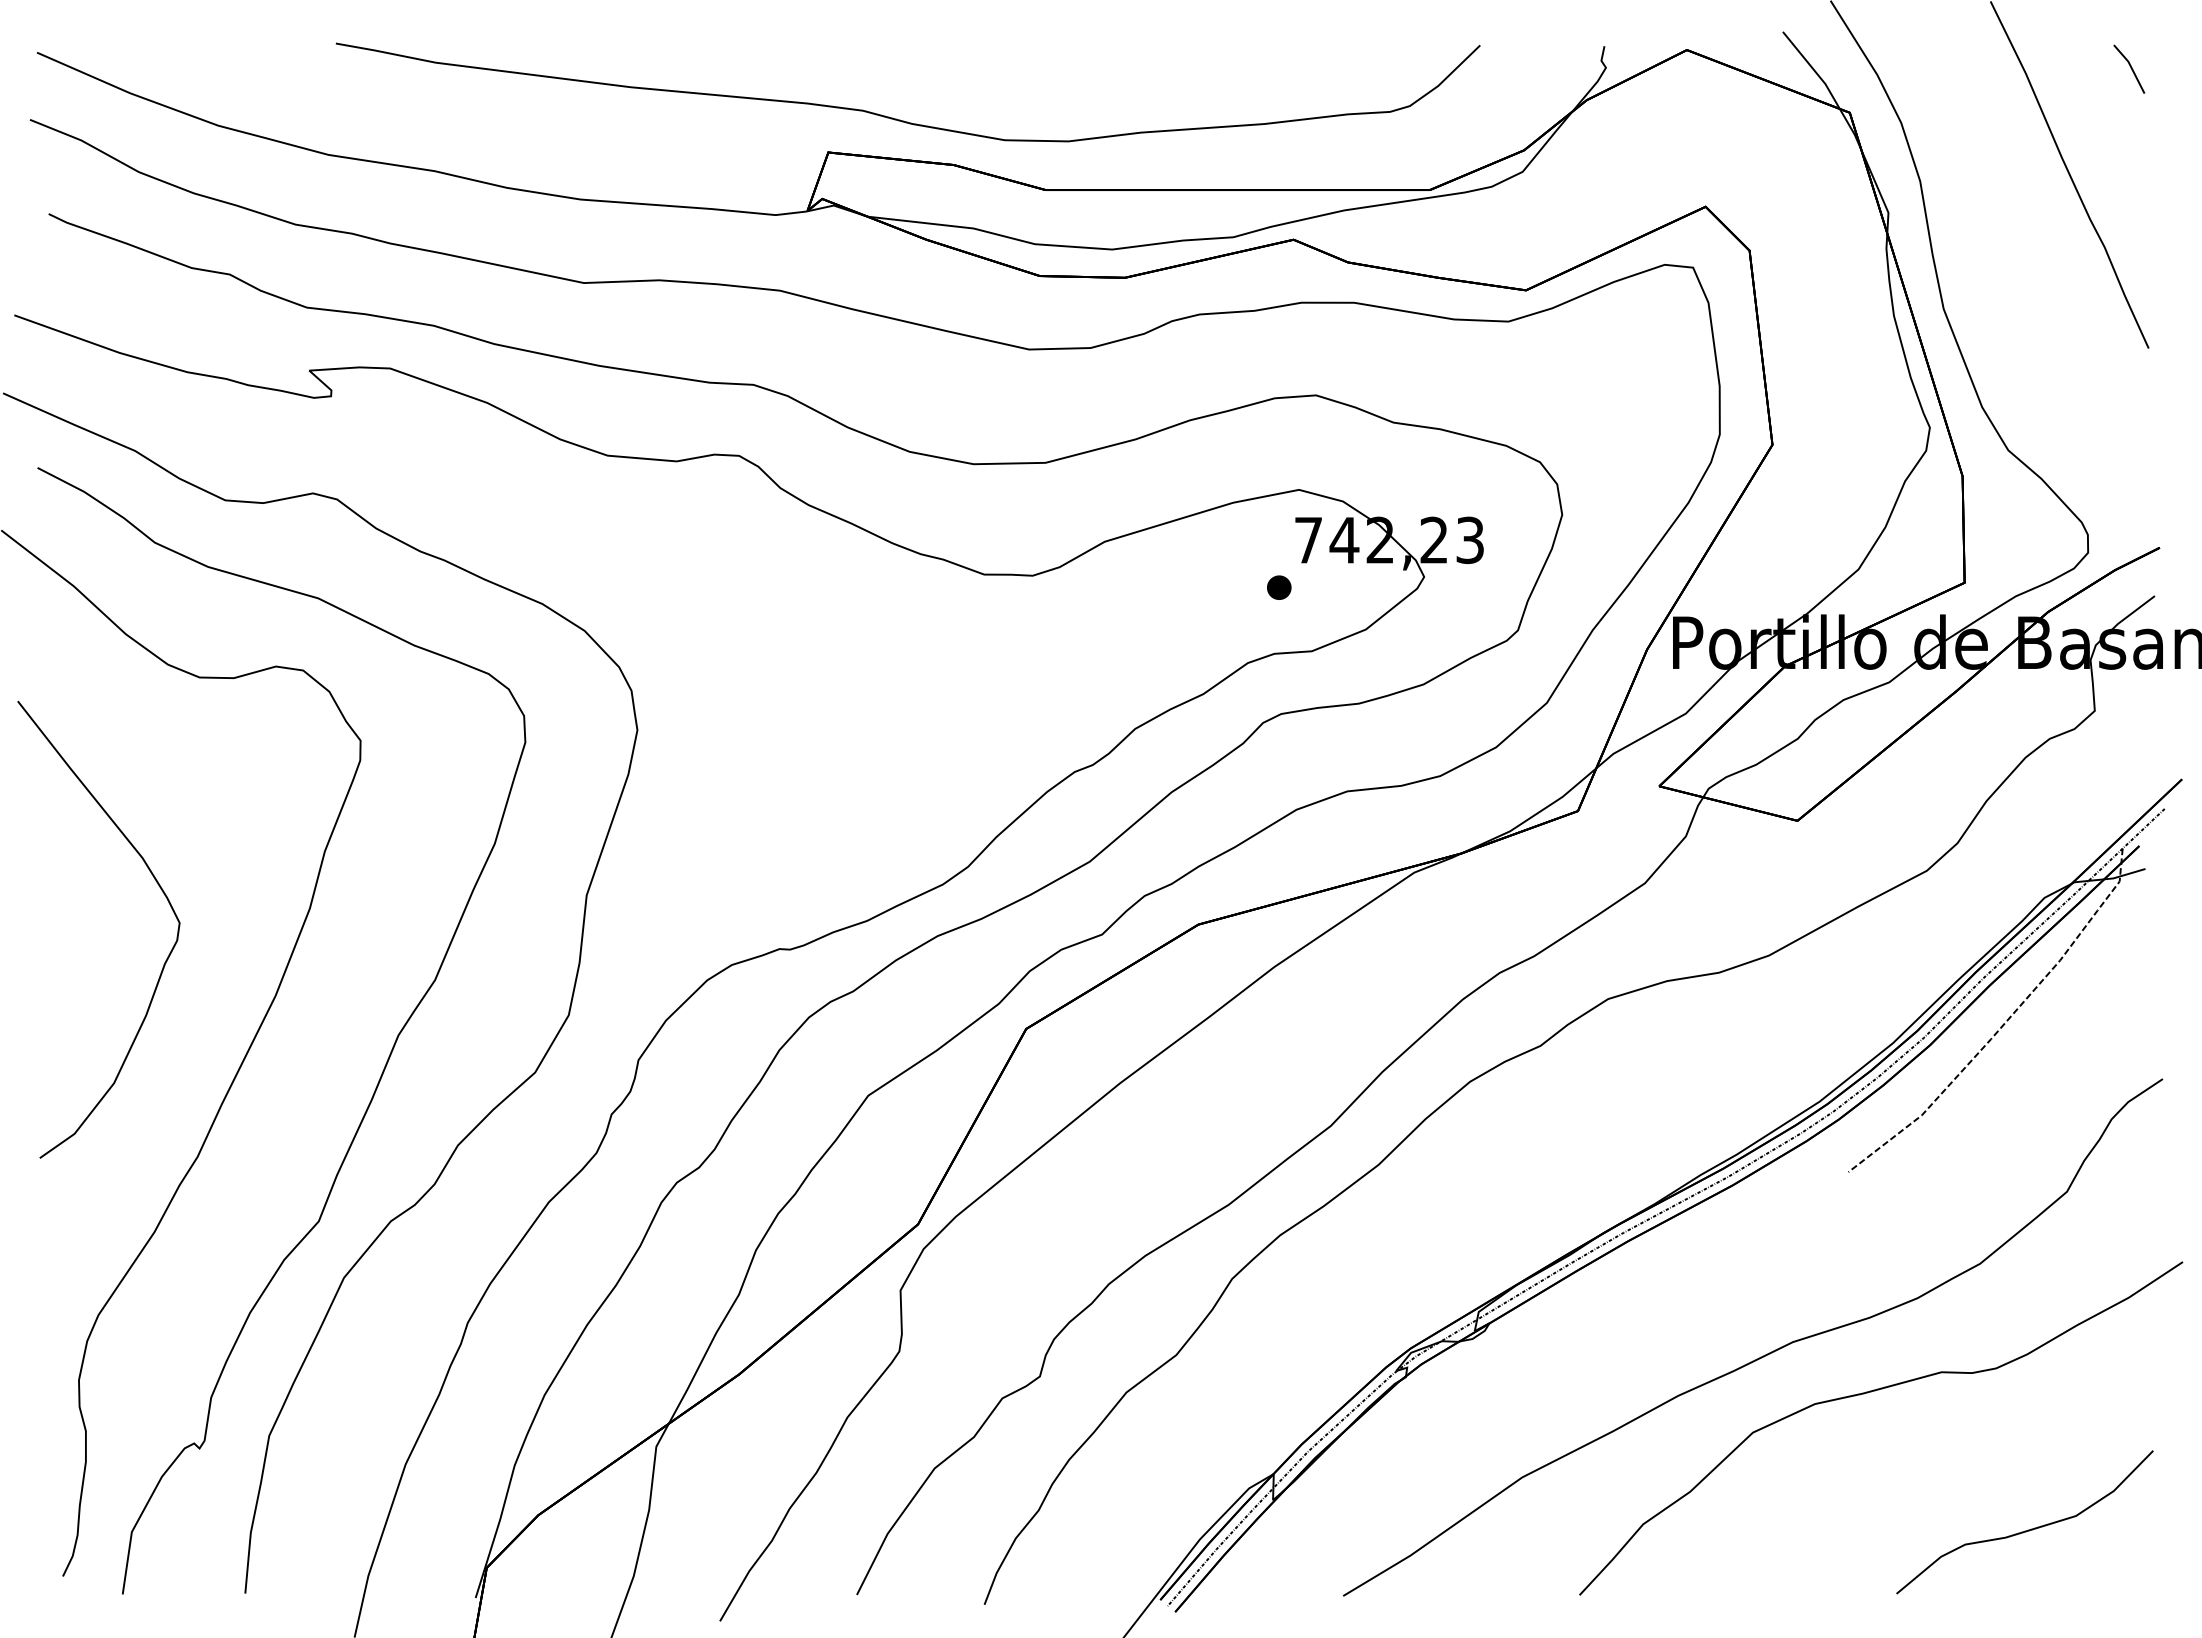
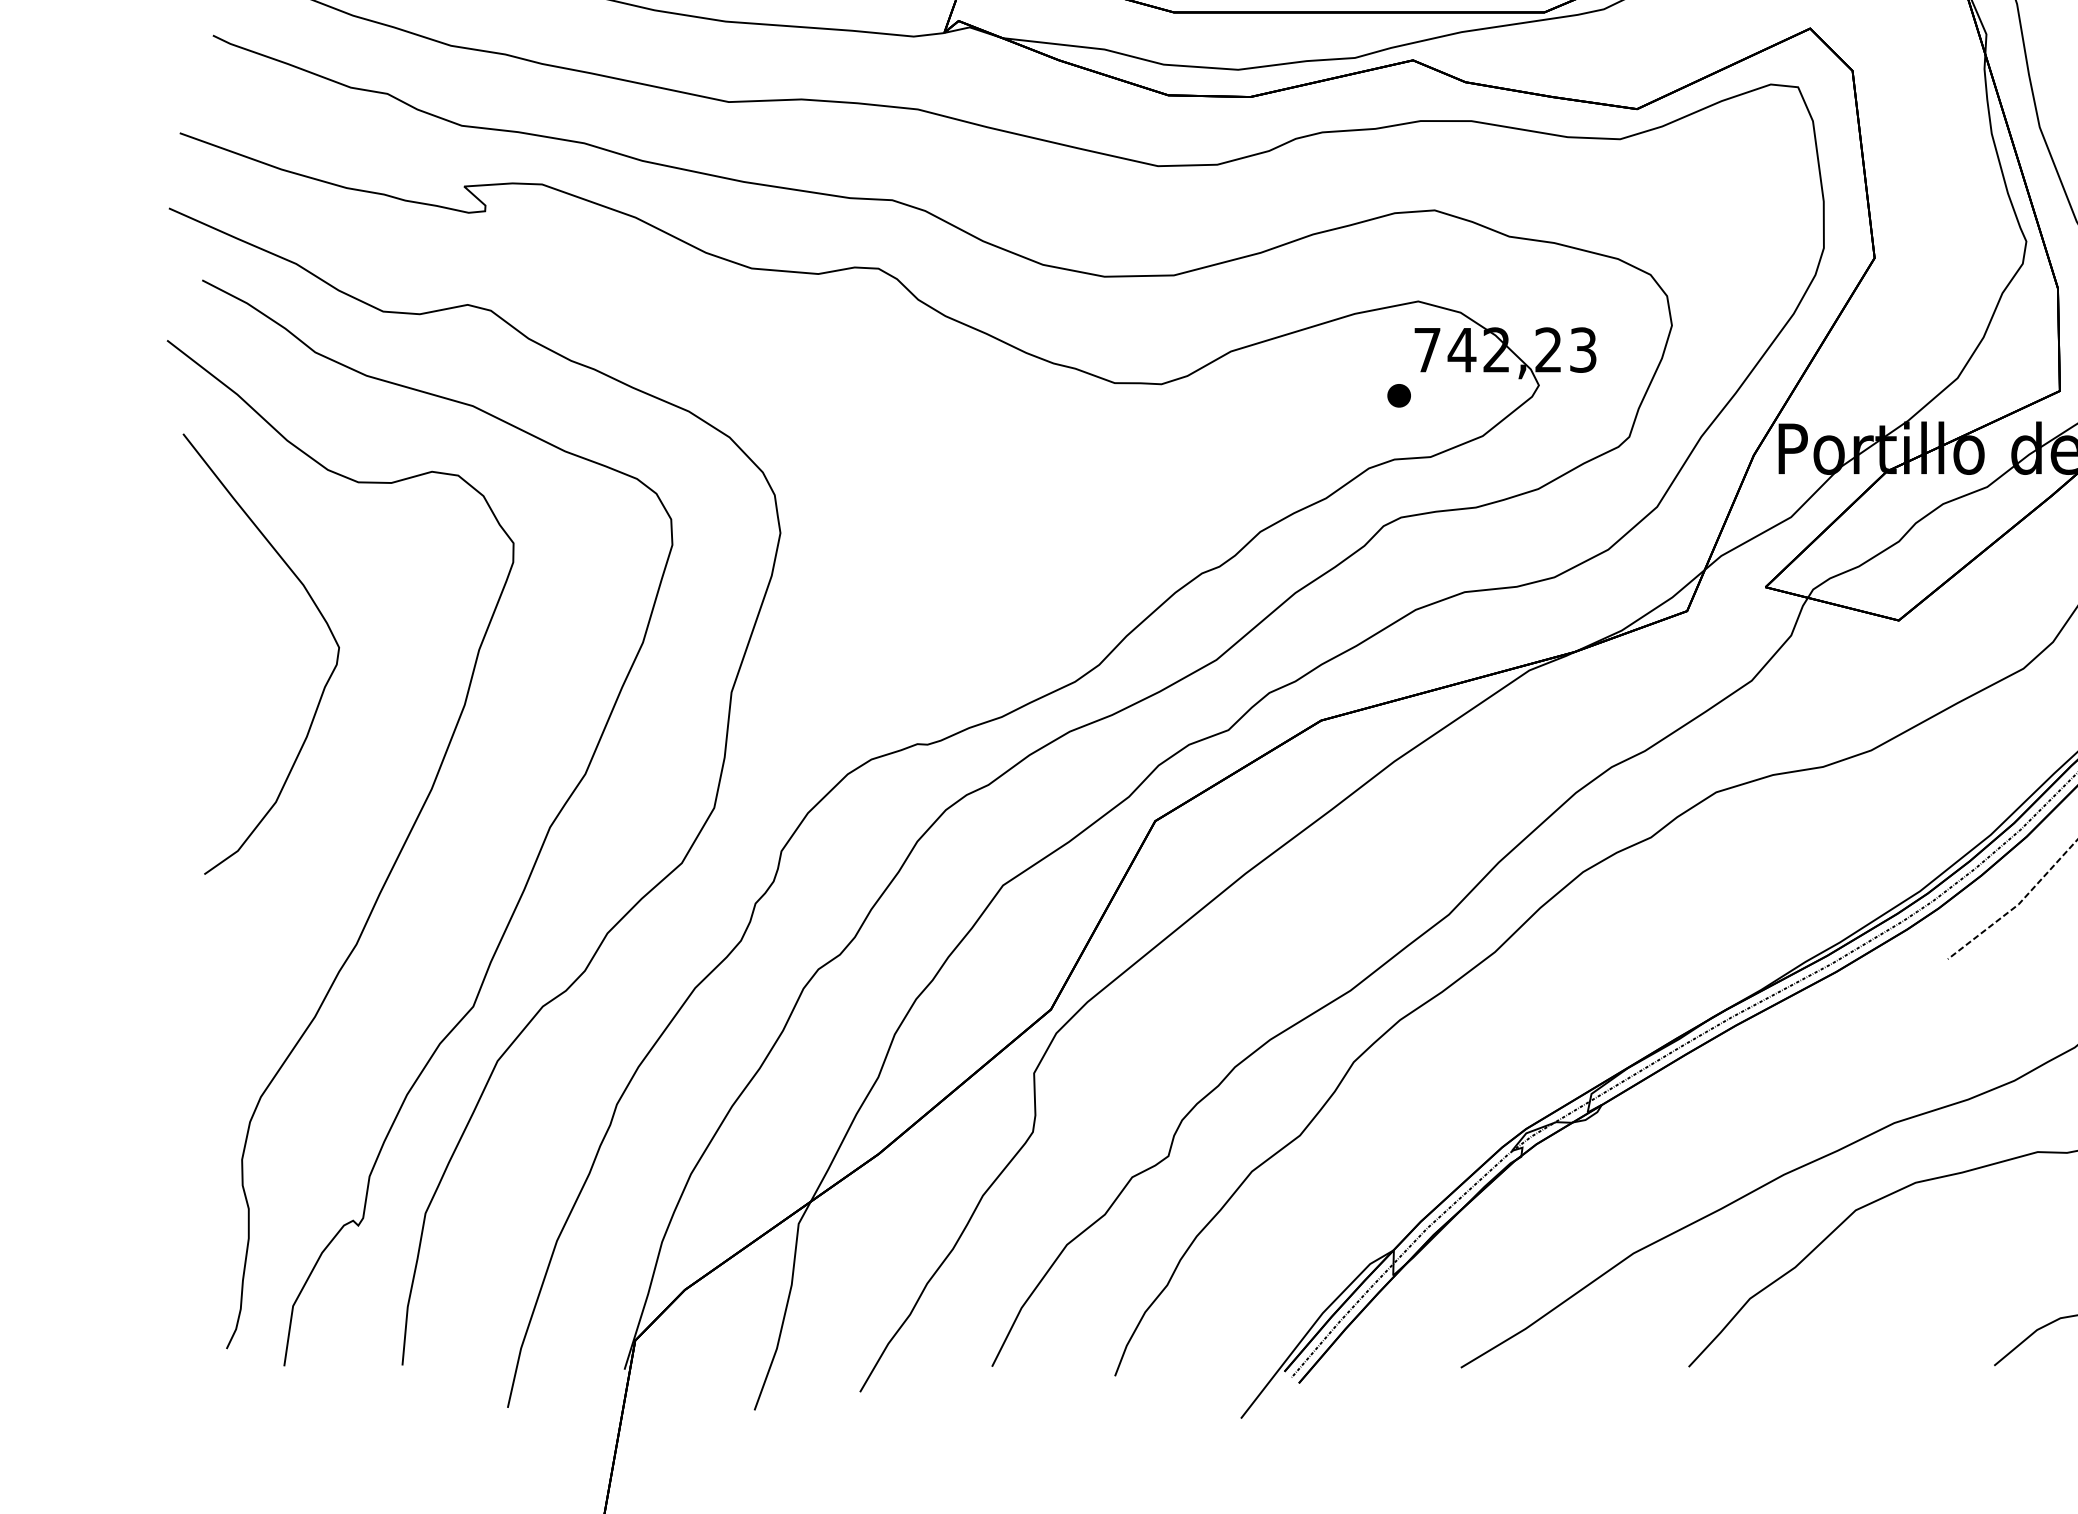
curve: (160, 889) -> (320, 615), moved

